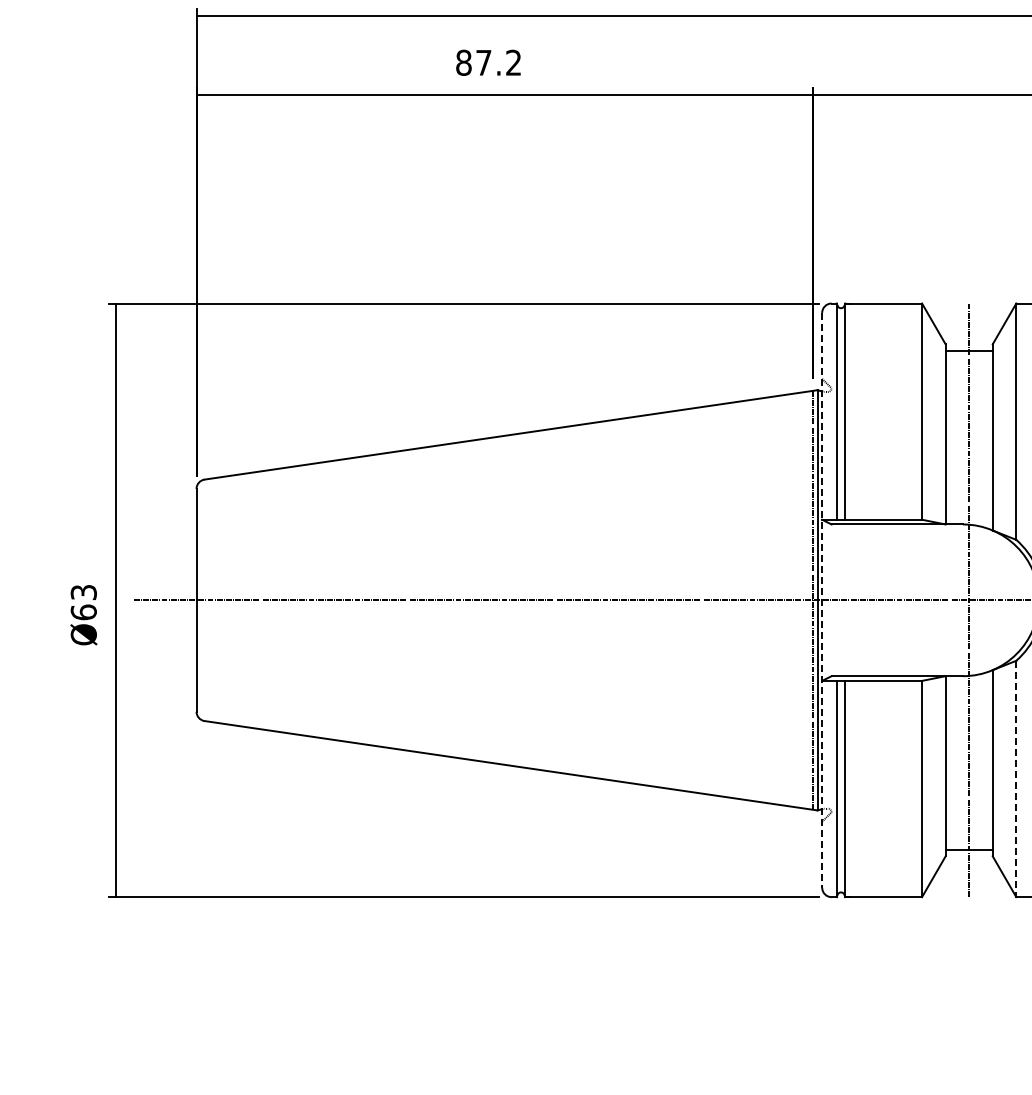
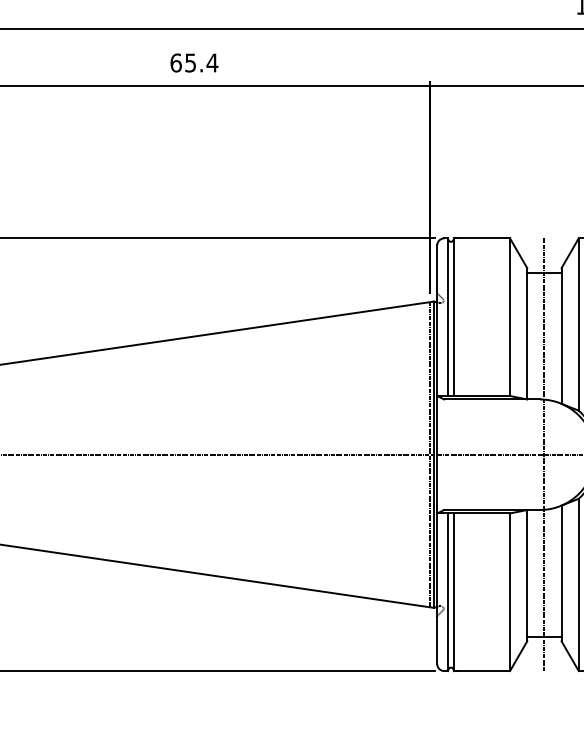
text: (489, 62) -> (194, 62), 87.2 -> 65.4
line: (822, 600) -> (437, 454), dashed -> solid
line: (1016, 779) -> (578, 585), dashed -> solid

